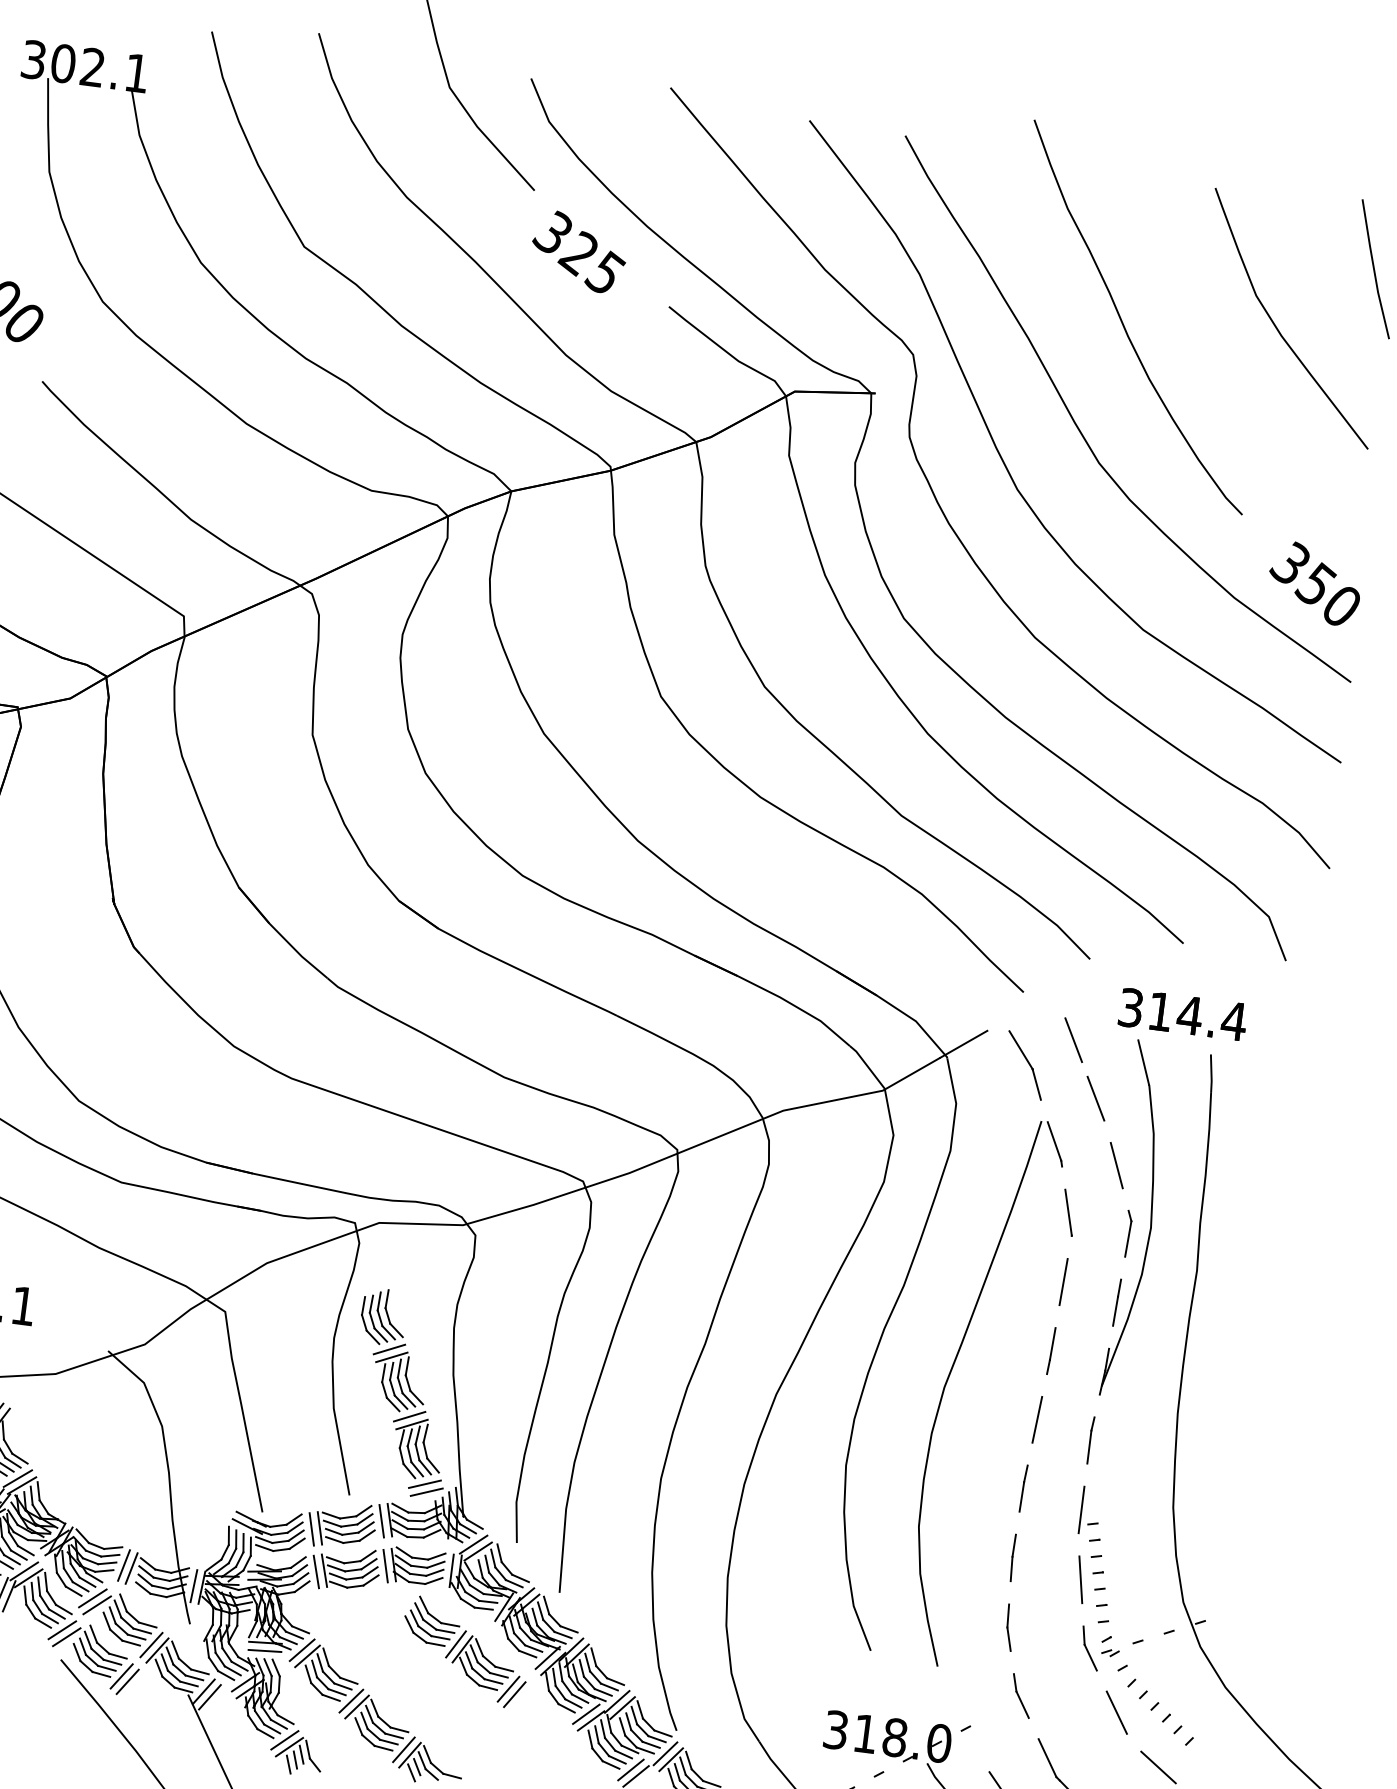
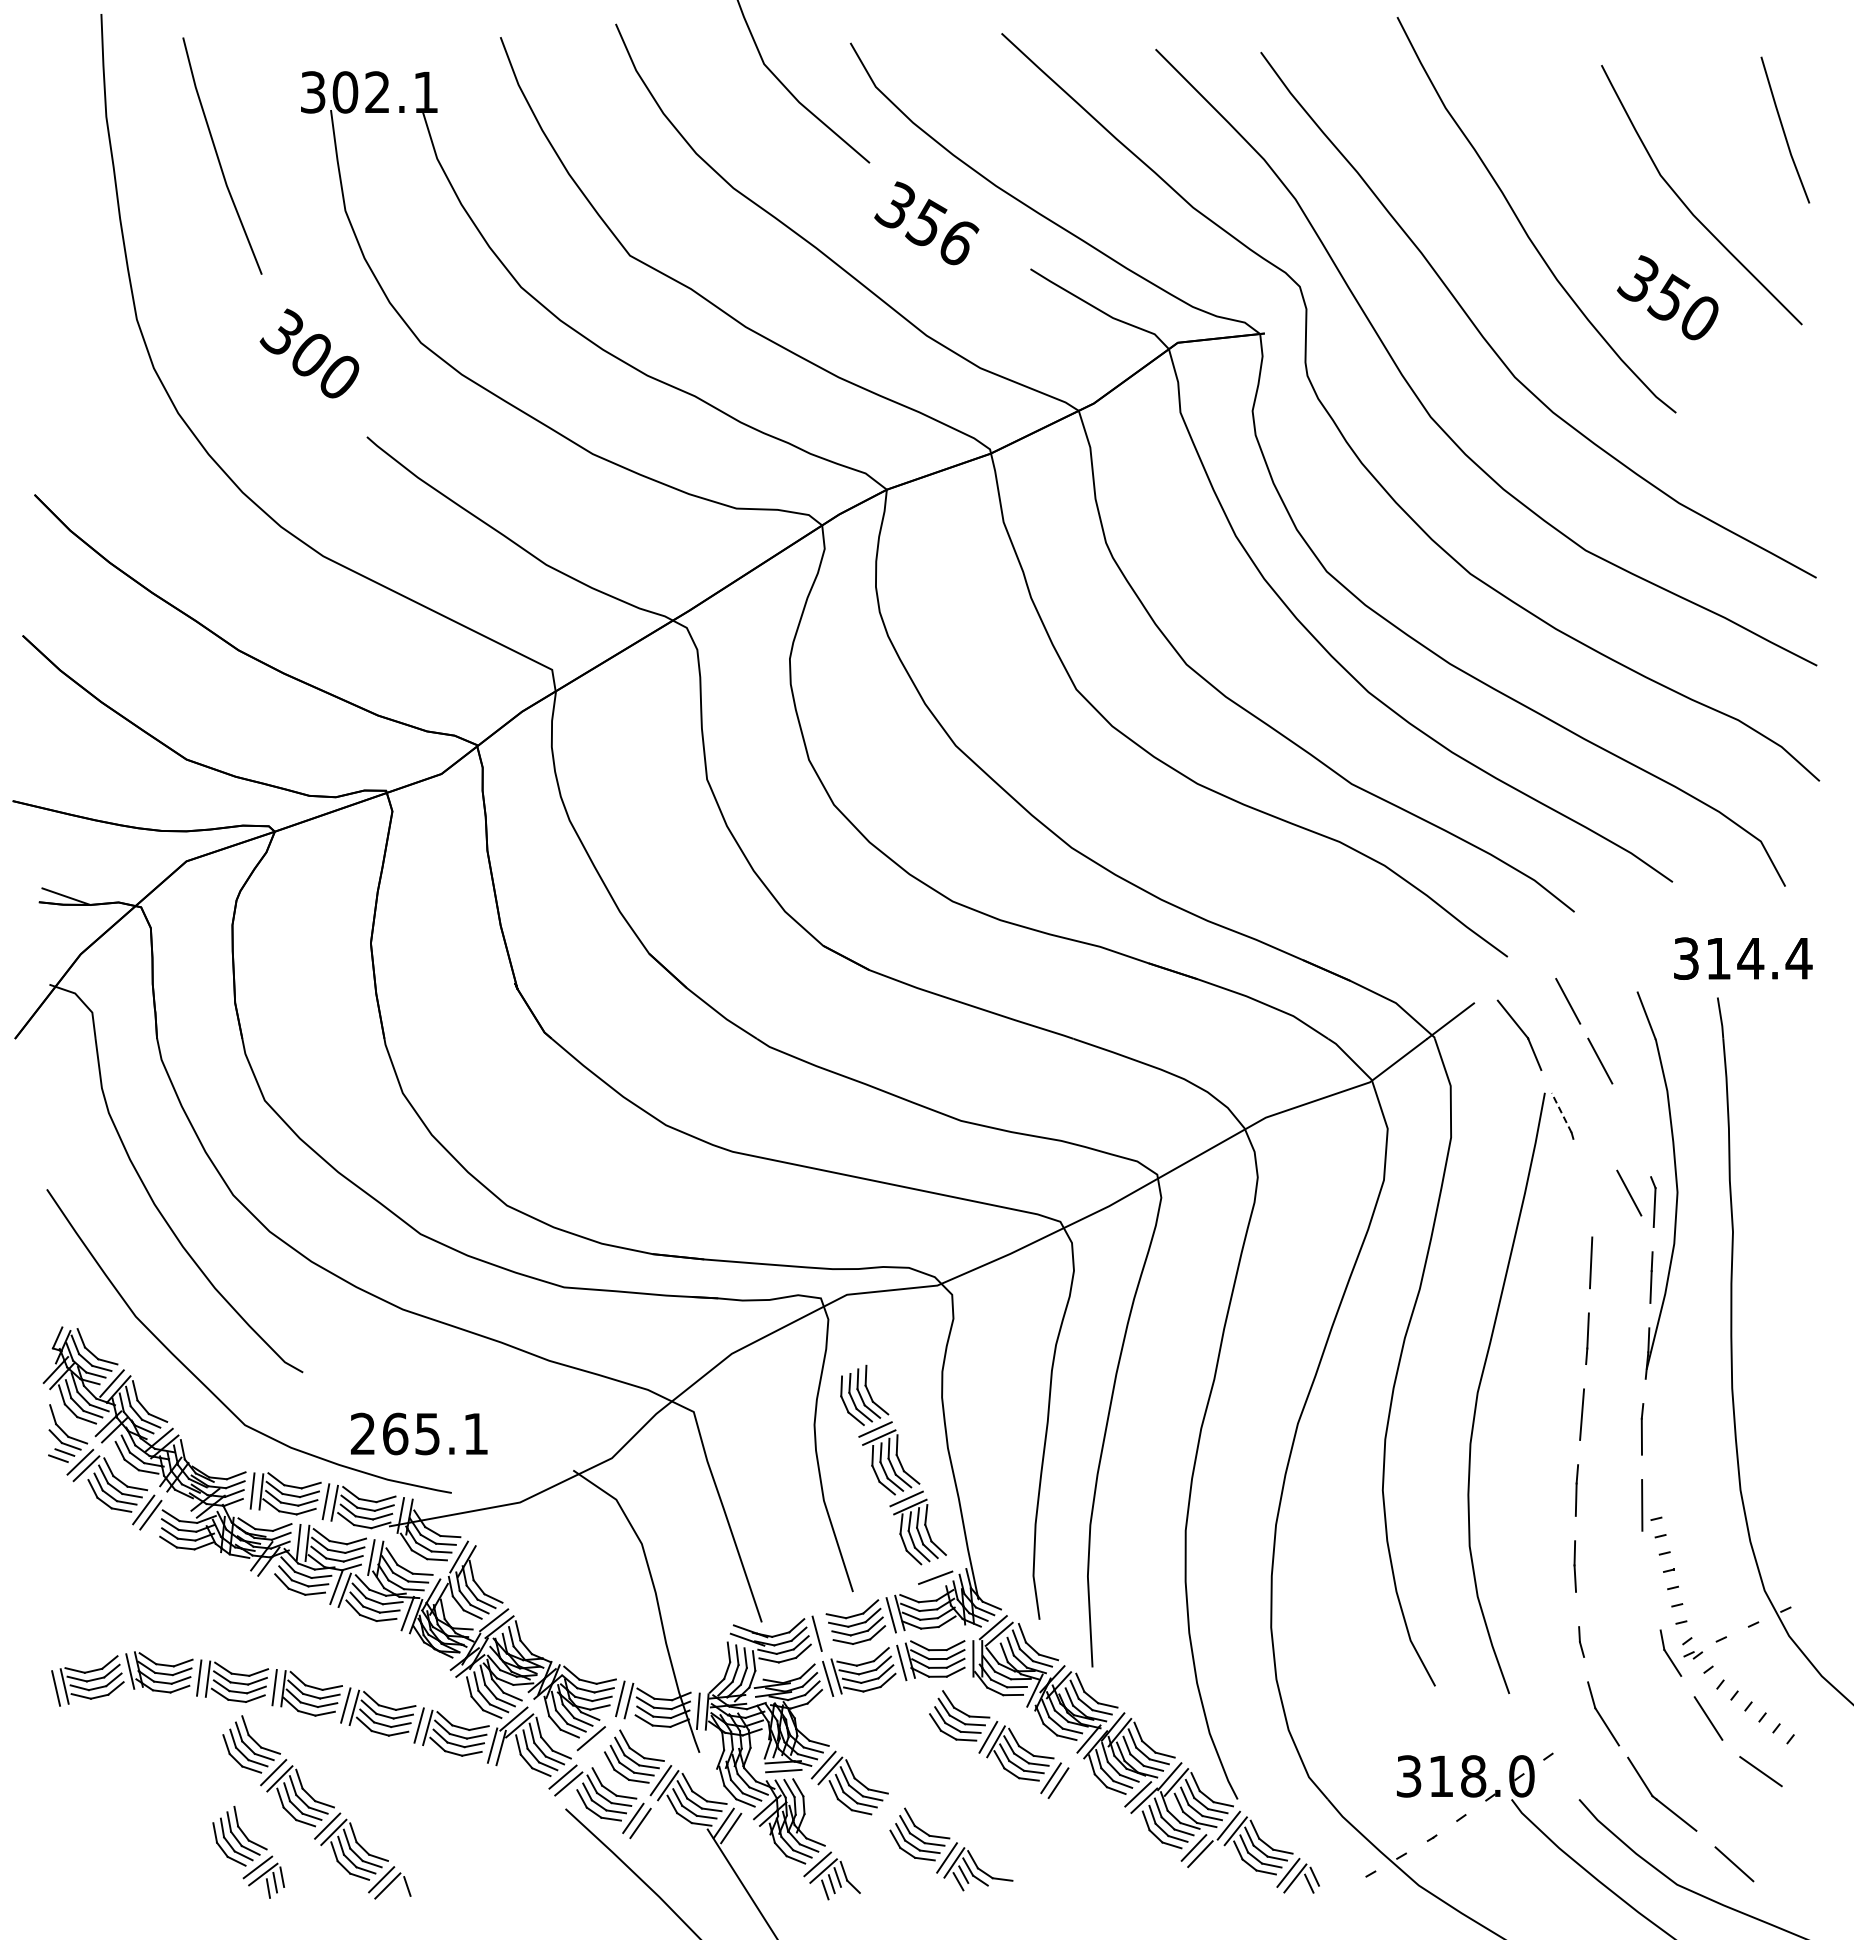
text: (591, 262) -> (941, 232), 325 -> 356
text: (1314, 583) -> (1667, 297), moved
text: (1183, 1014) -> (1743, 958), moved
line: (1054, 1141) -> (1561, 1112), solid -> dashed
line: (1116, 1164) -> (1631, 1129), removed
line: (1068, 1212) -> (1586, 1187), removed
line: (1107, 1222) -> (1629, 1192), added
line: (424, 1484) -> (932, 1569), removed
line: (319, 1528) -> (825, 1631), removed
line: (1080, 1579) -> (1650, 1580), removed
line: (96, 1604) -> (596, 1744), removed
part: (1009, 1627) -> (1581, 1641), size x0.6
part: (1021, 1695) -> (1603, 1713), size x1.4
line: (351, 1700) -> (883, 1812), removed
line: (356, 1707) -> (890, 1818), removed

